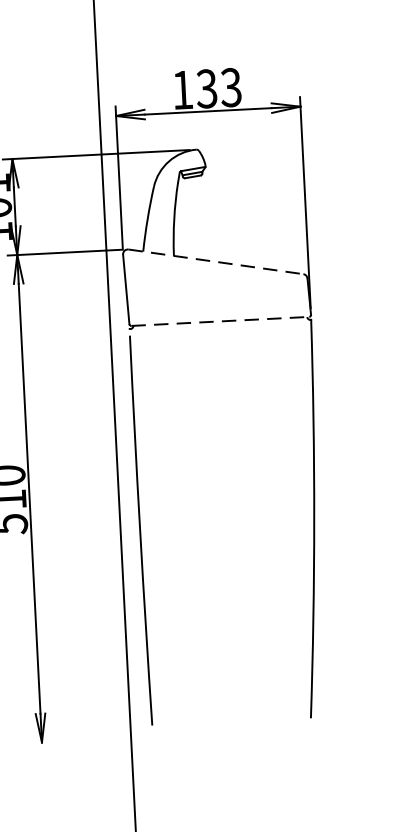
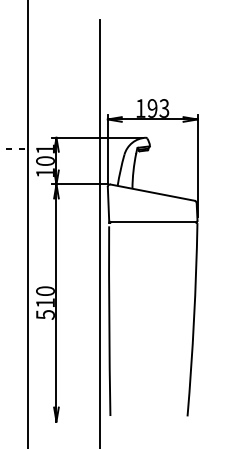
text: (206, 88) -> (152, 108), 133 -> 193
line: (215, 261) -> (152, 192), dashed -> solid
line: (220, 321) -> (153, 221), dashed -> solid

